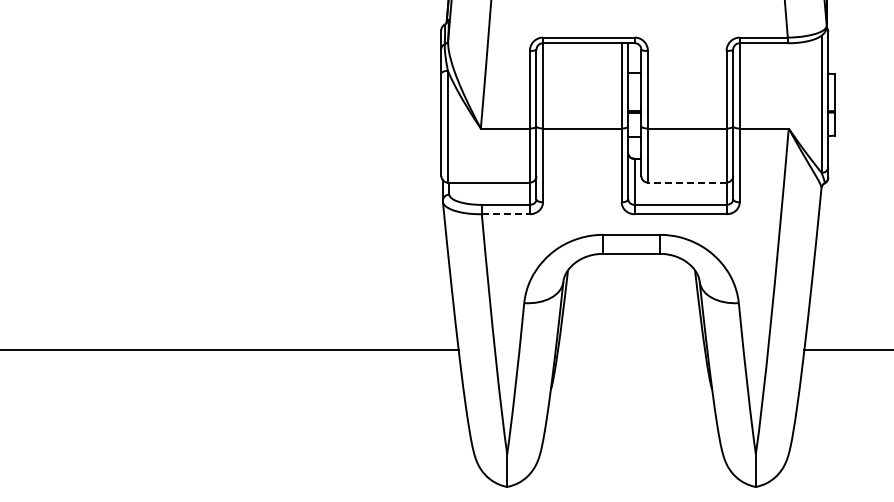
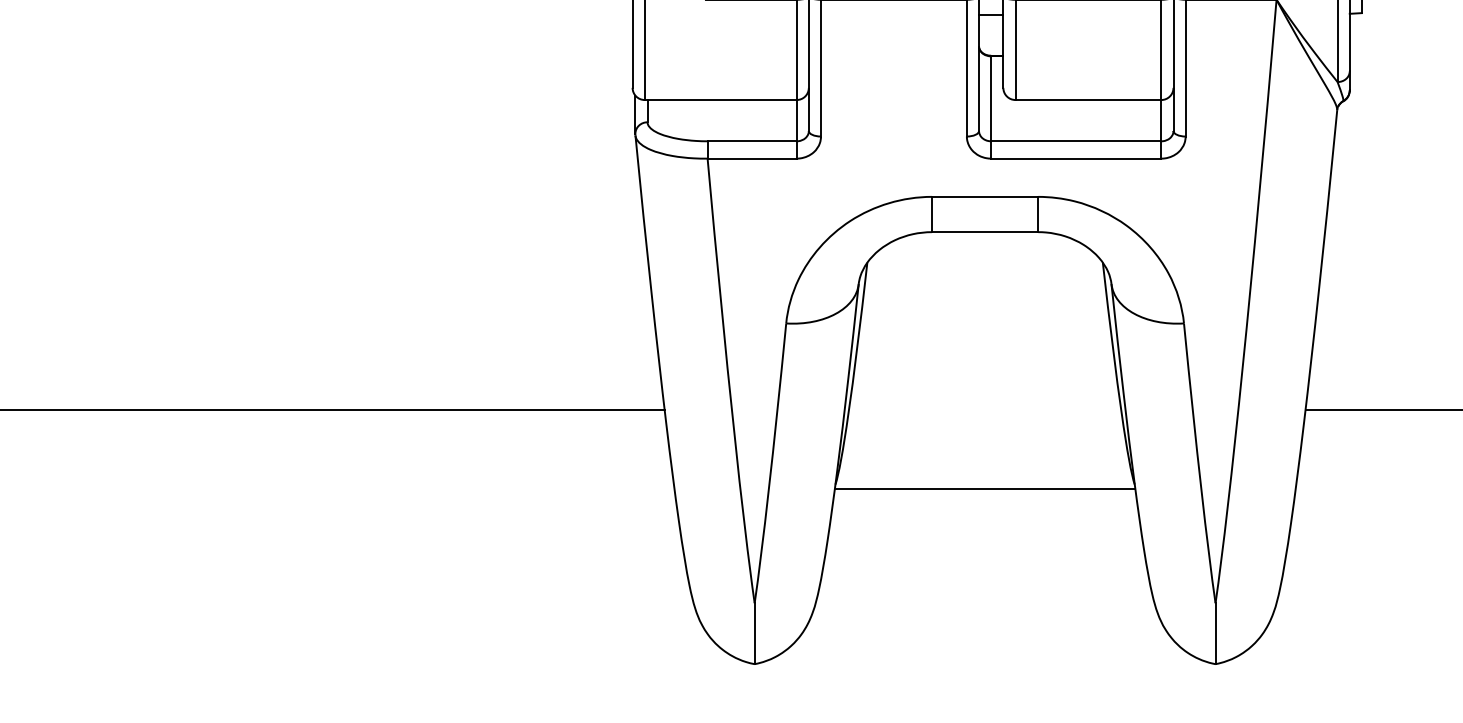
line: (686, 182) -> (1086, 99), dashed -> solid
line: (506, 214) -> (753, 159), dashed -> solid
line: (631, 392) -> (985, 489), added

